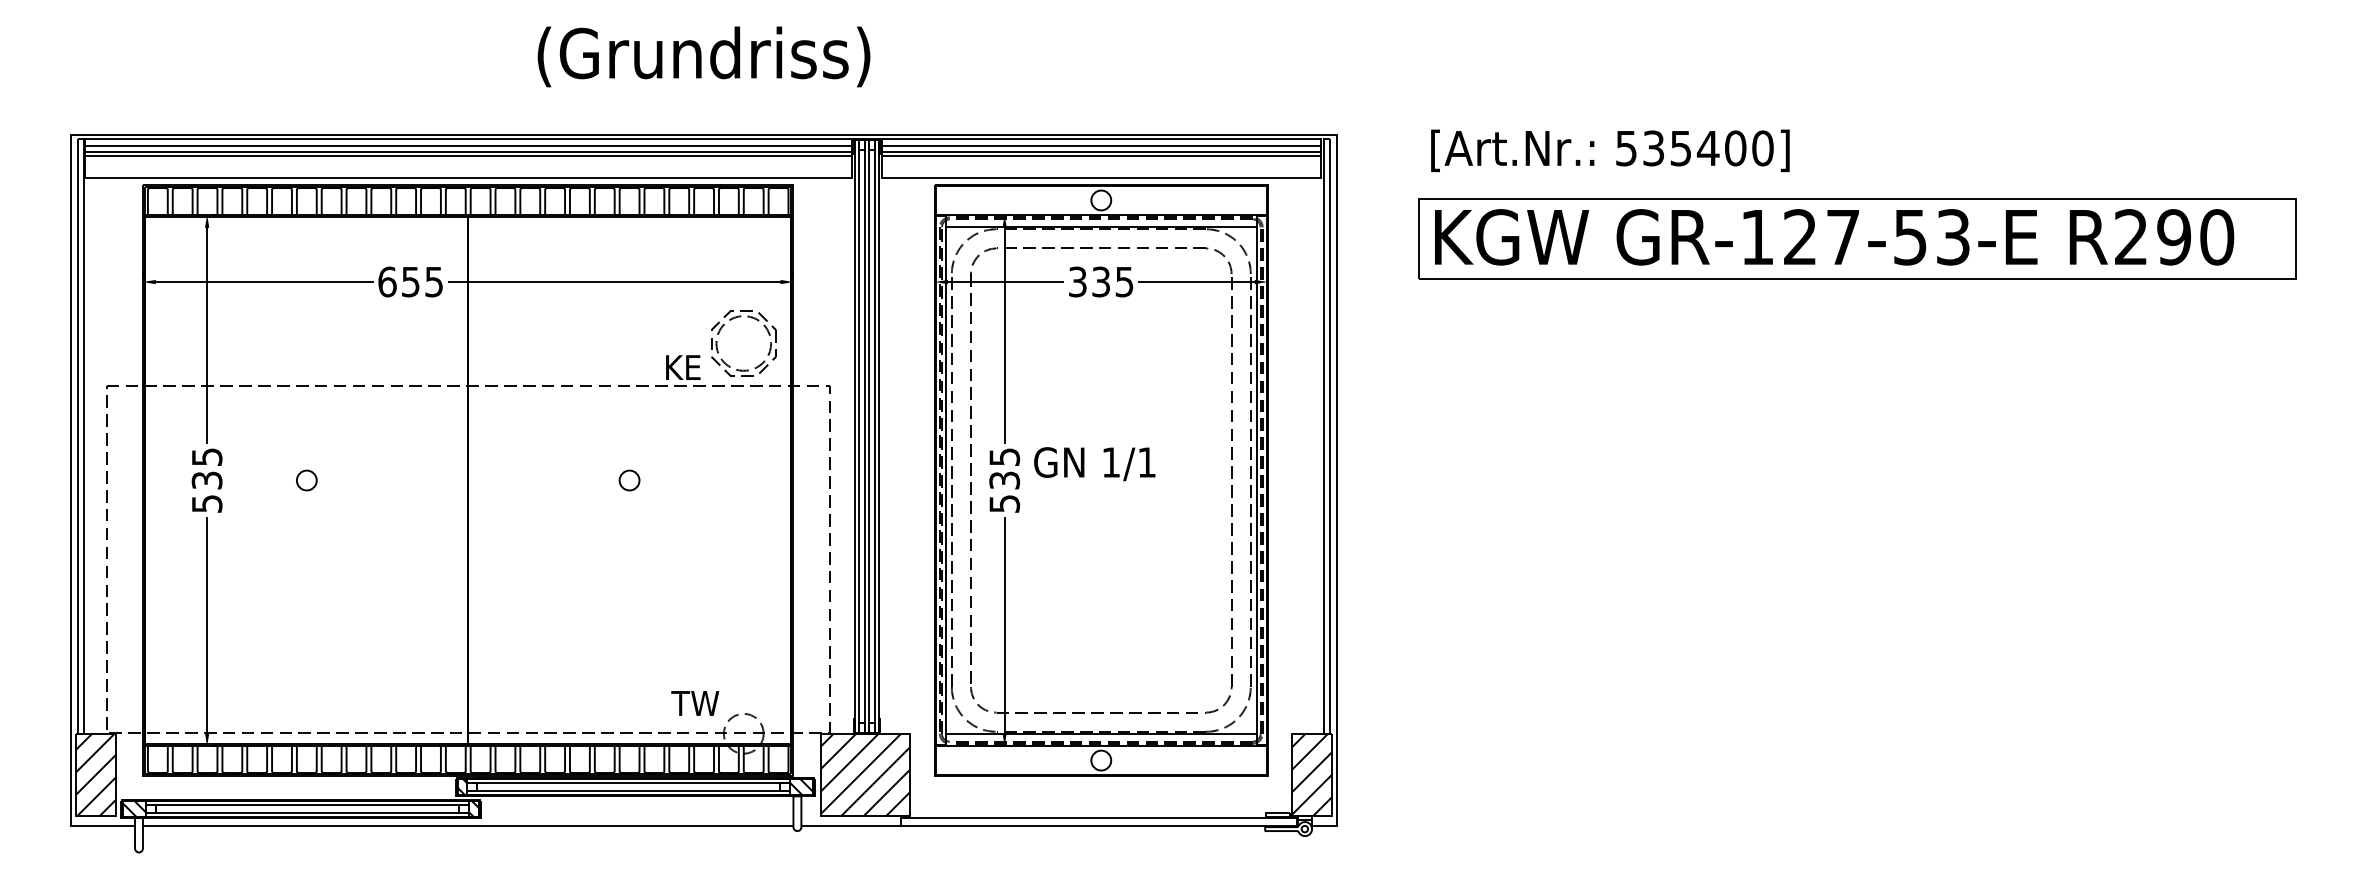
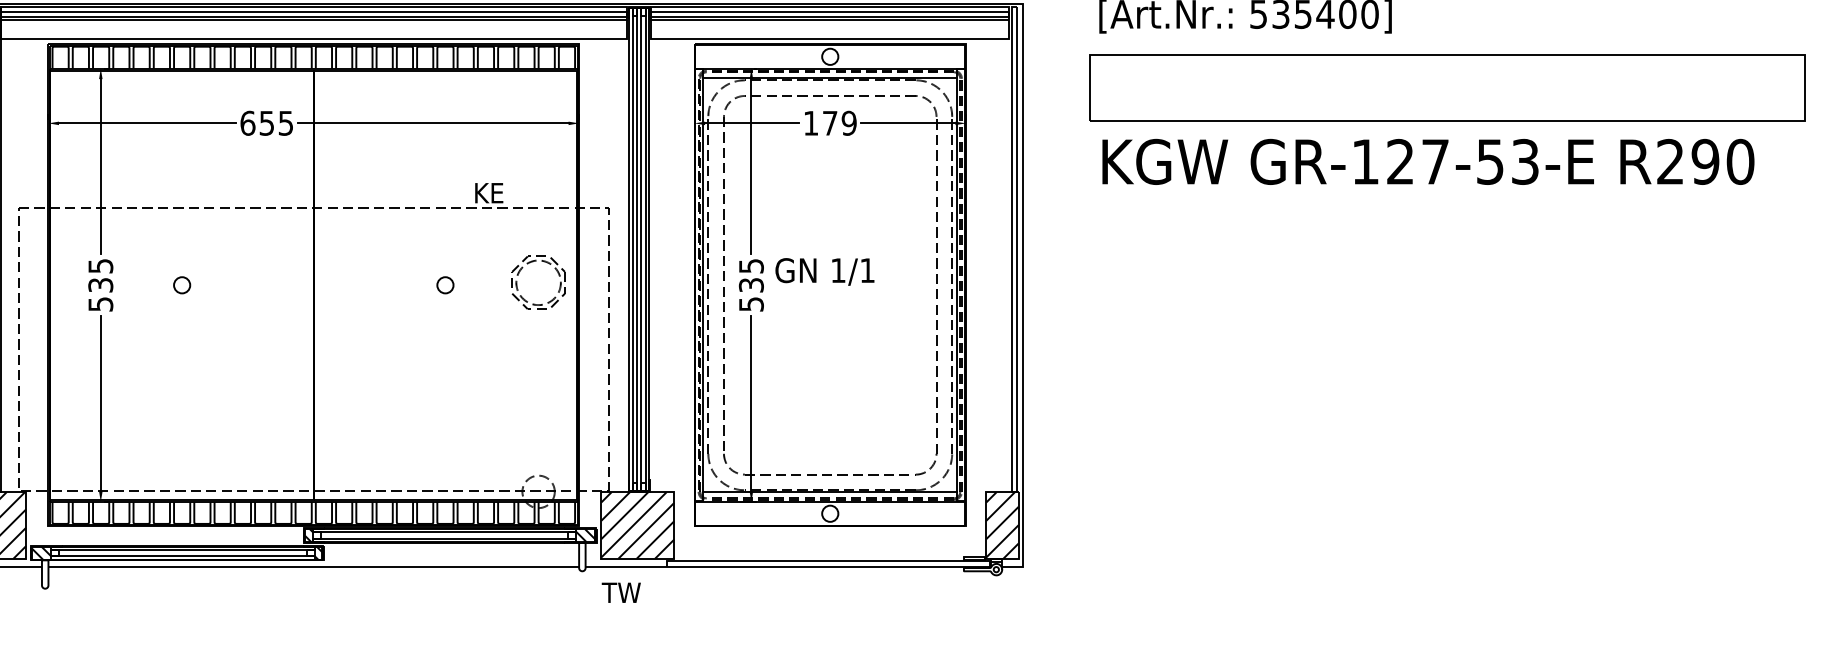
text: (1834, 237) -> (1428, 162), moved
text: (1101, 281) -> (830, 122), 335 -> 179
part: (718, 349) -> (517, 287), moved
text: (695, 703) -> (621, 592), moved

